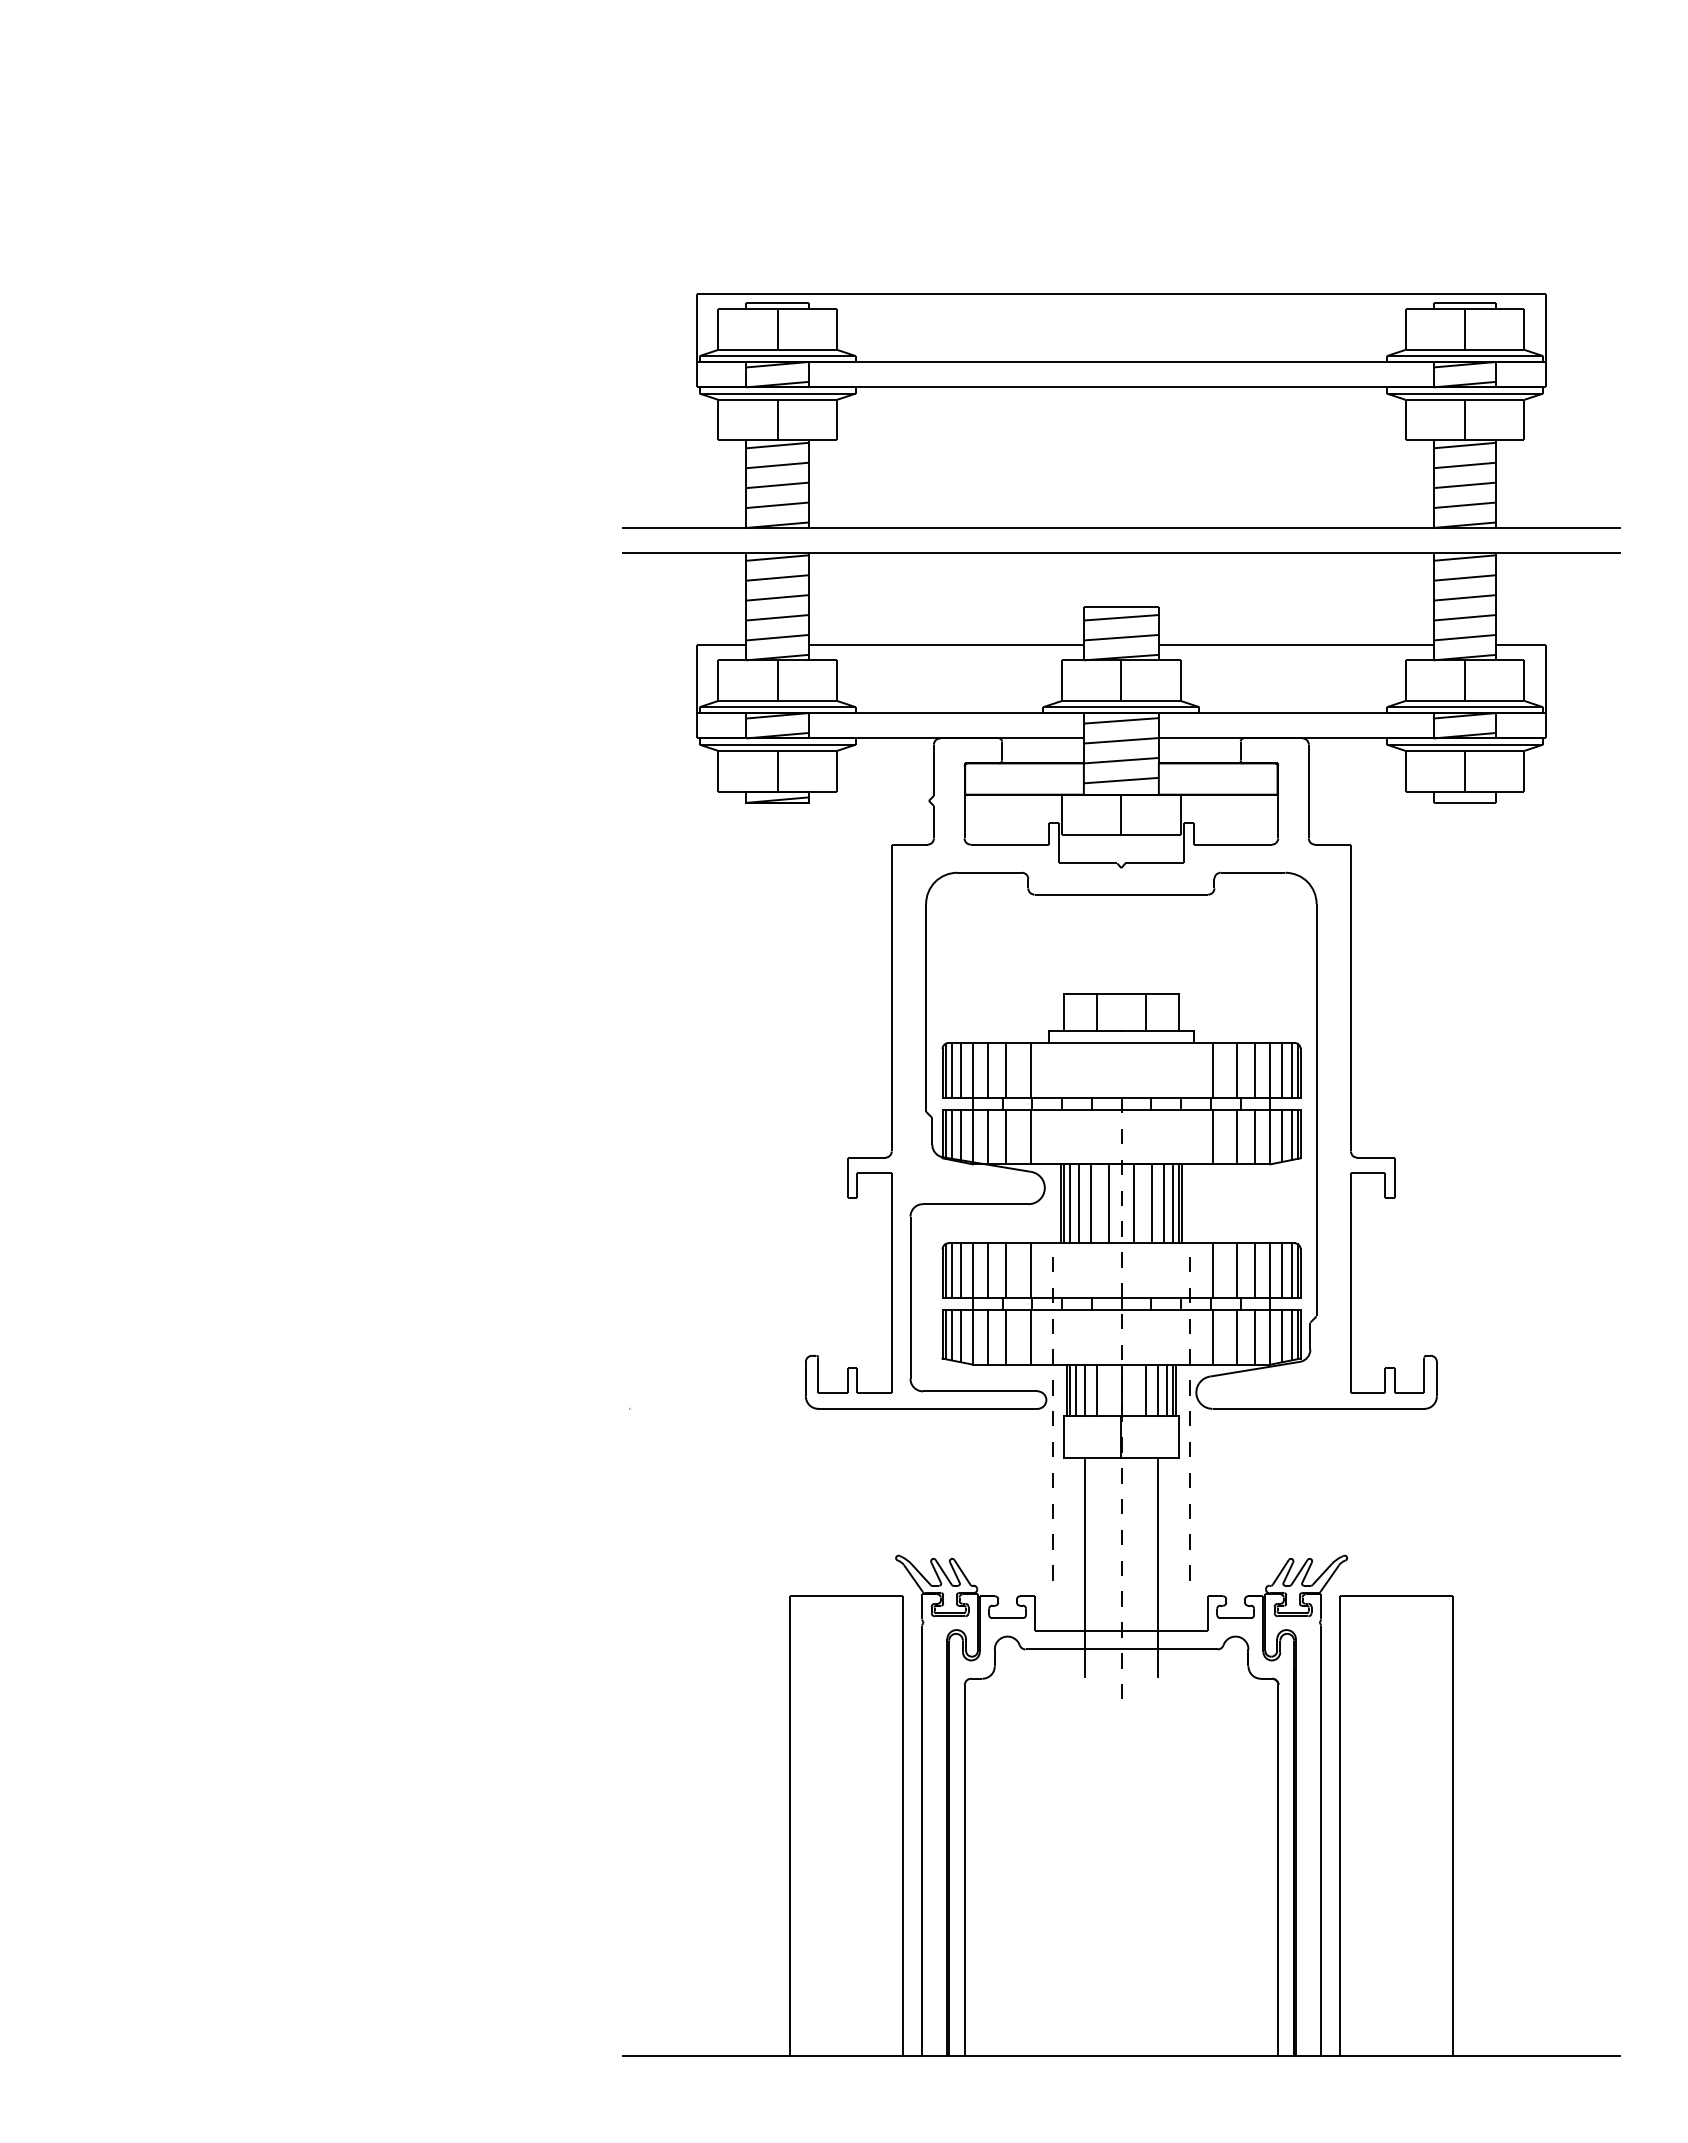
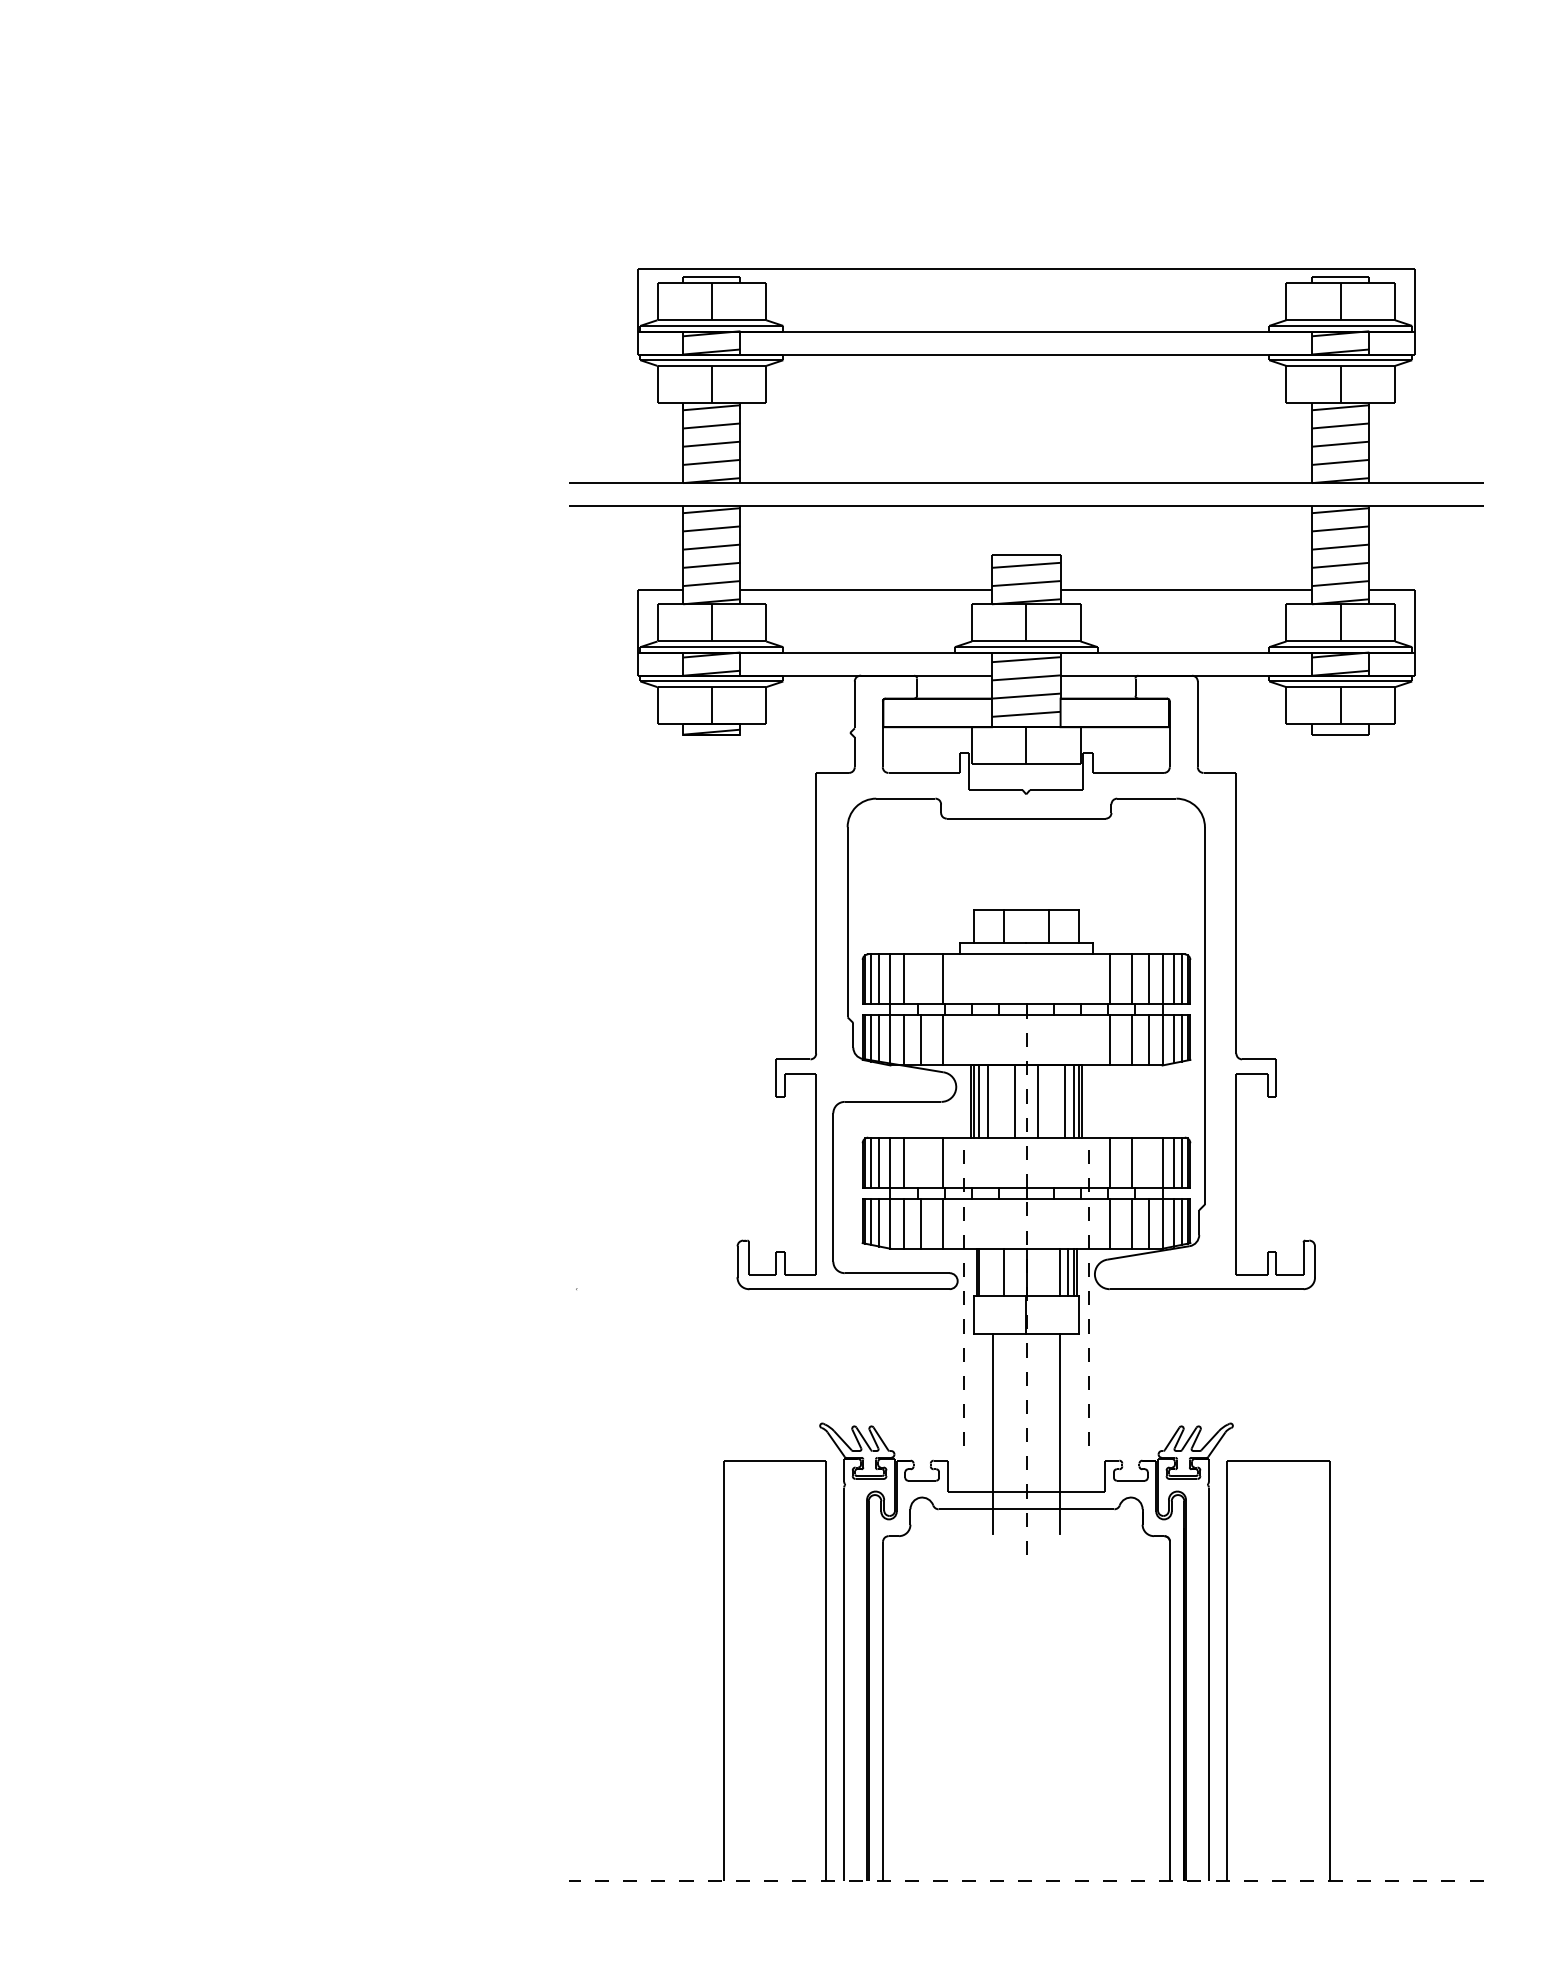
line: (1006, 1069) -> (921, 978), removed
line: (1091, 1203) -> (998, 1101), removed
line: (1151, 1203) -> (1053, 1101), removed
line: (1006, 1270) -> (921, 1162), removed
line: (1255, 1270) -> (1149, 1162), removed
line: (1076, 1390) -> (985, 1272), removed
line: (1085, 1390) -> (993, 1272), removed
line: (1145, 1390) -> (1048, 1272), removed
line: (1121, 2056) -> (1026, 1881), solid -> dashed

